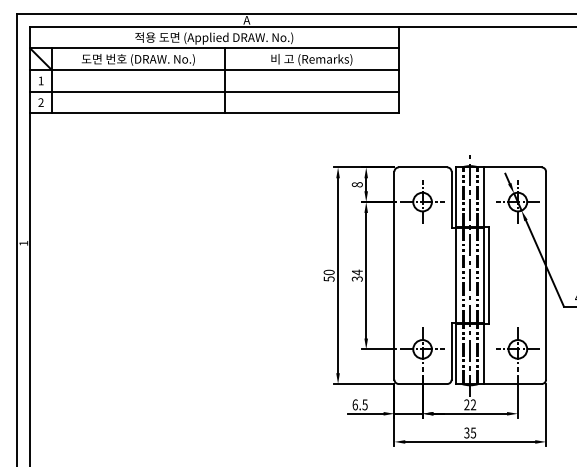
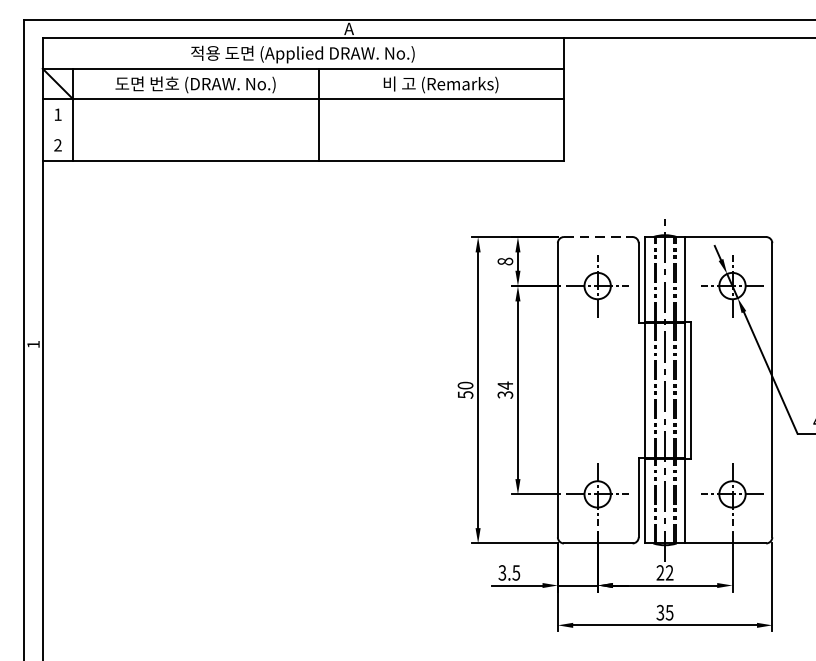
line: (214, 91) -> (303, 129), removed
line: (423, 167) -> (598, 237), solid -> dashed
text: (354, 404) -> (501, 572), 6.5 -> 3.5

